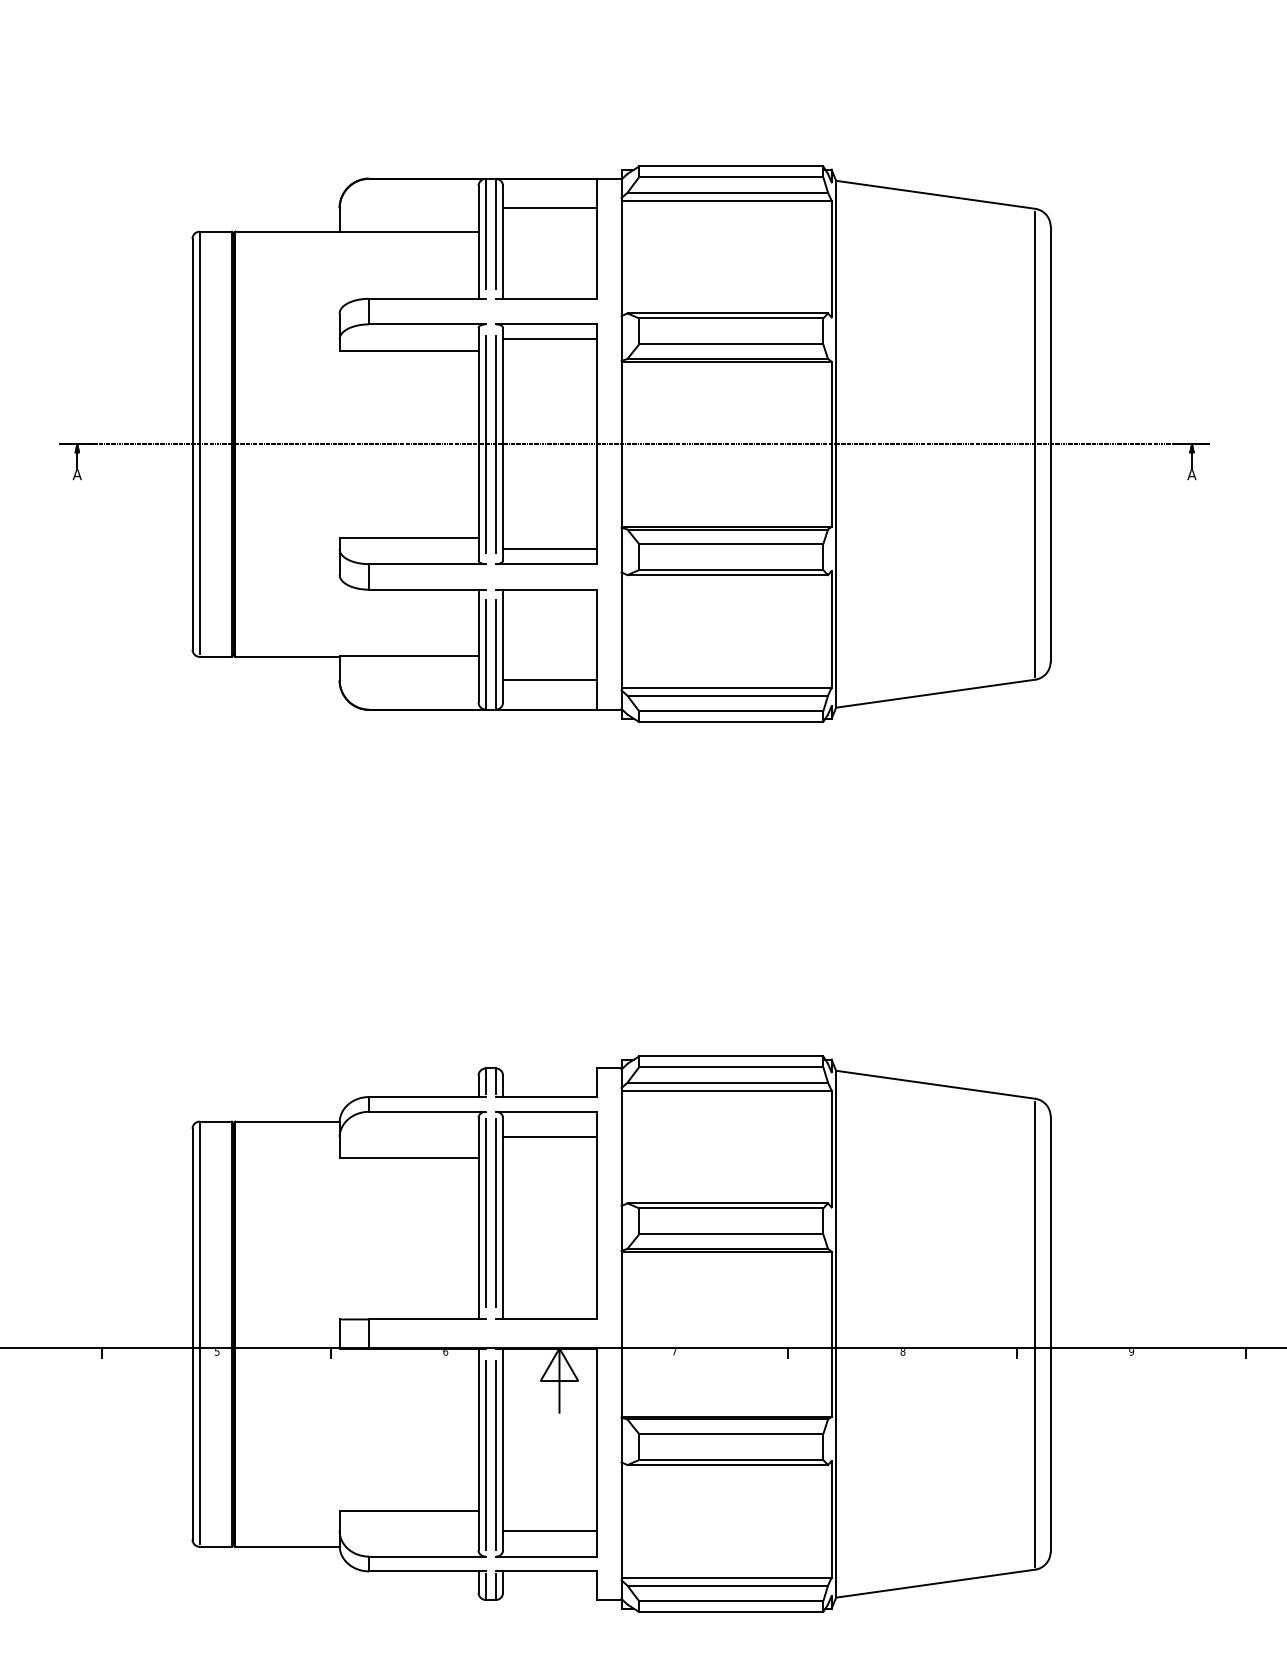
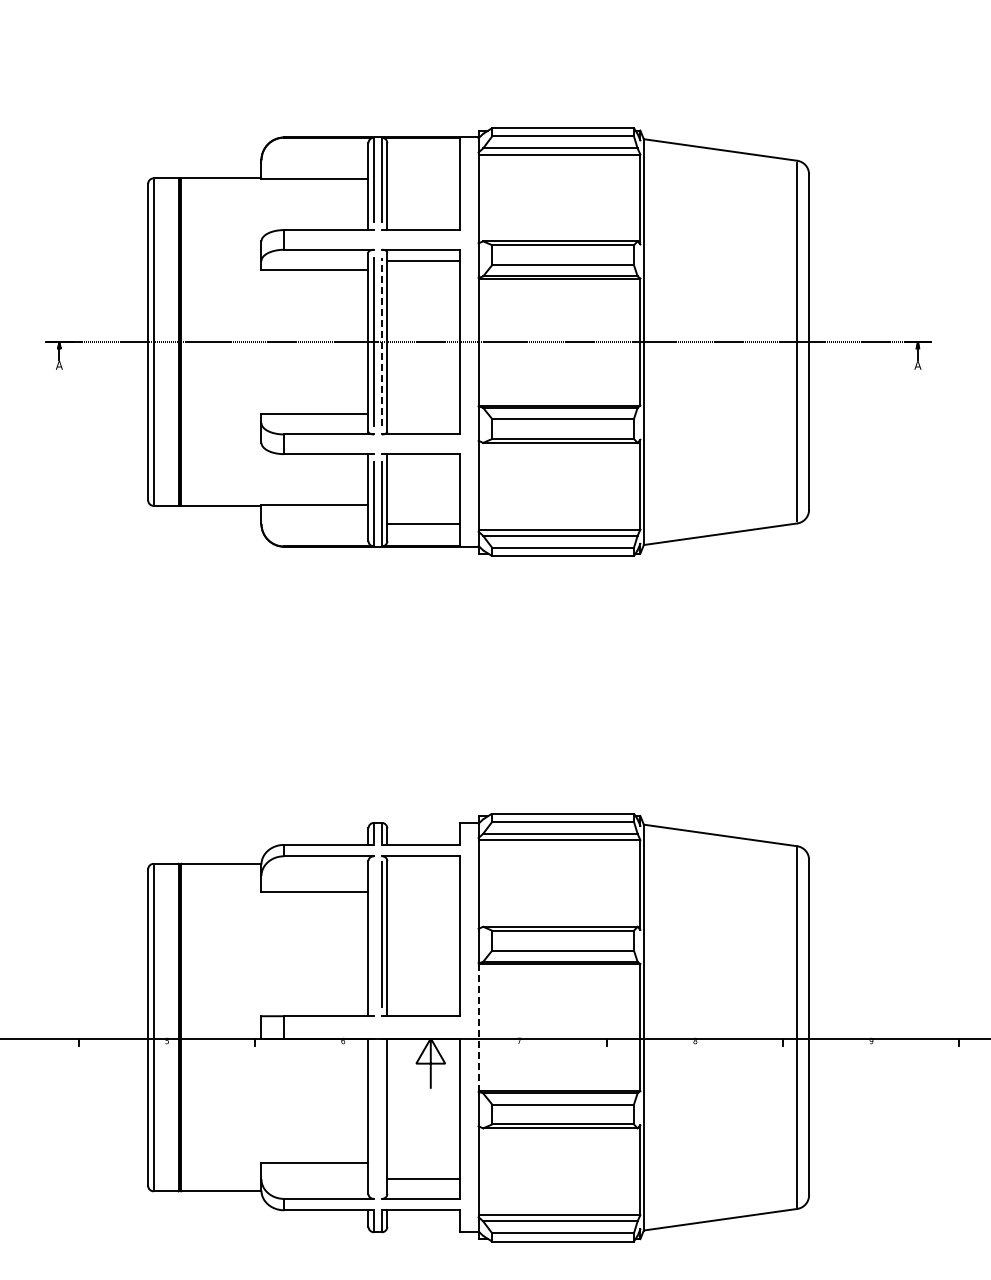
line: (550, 208) -> (423, 160), removed
line: (495, 444) -> (381, 342), solid -> dashed
line: (550, 549) -> (423, 423), removed
line: (550, 1138) -> (423, 876), removed
line: (486, 1212) -> (374, 933), removed
line: (621, 1334) -> (478, 1027), solid -> dashed
line: (486, 1454) -> (374, 1120), removed
line: (495, 1454) -> (381, 1120), removed

